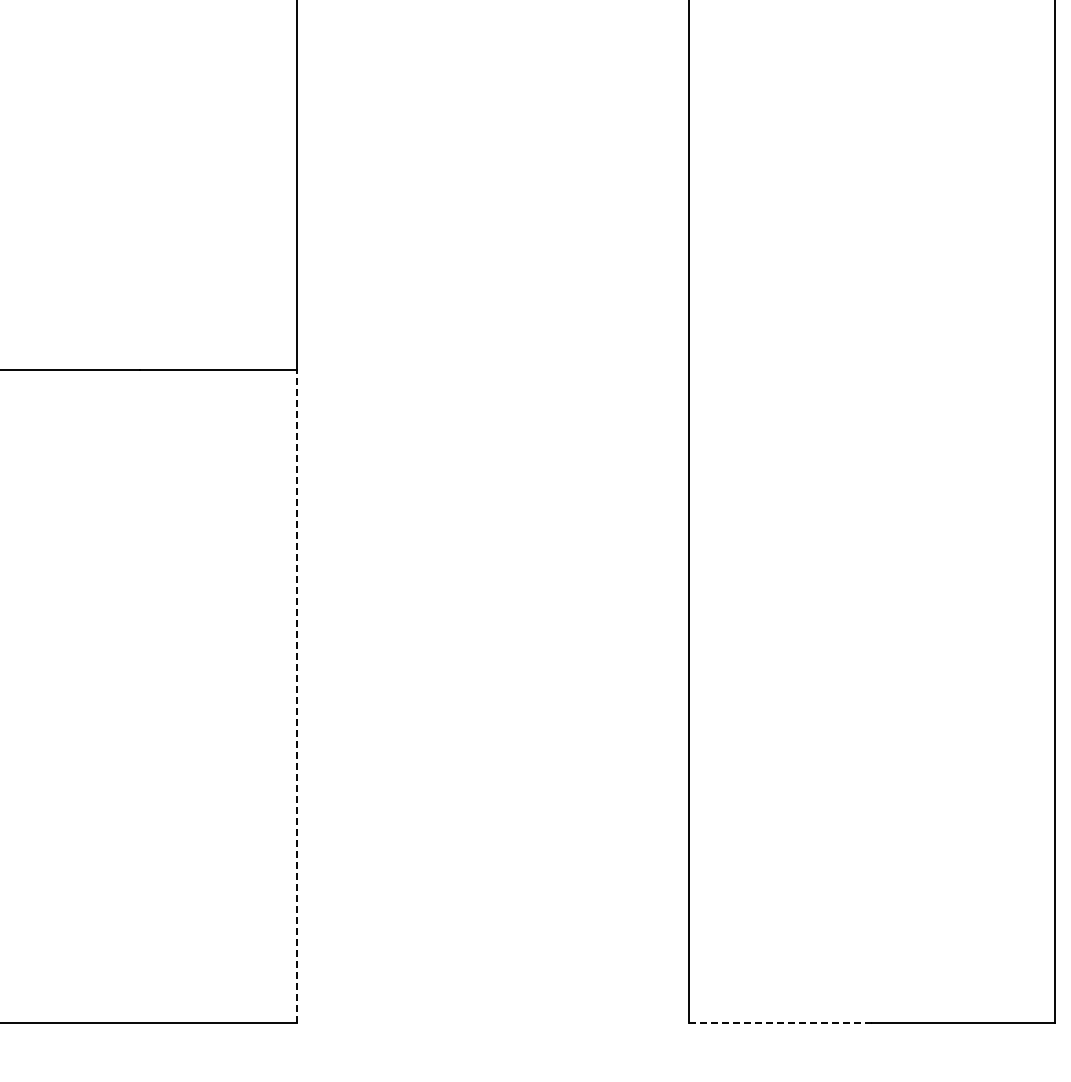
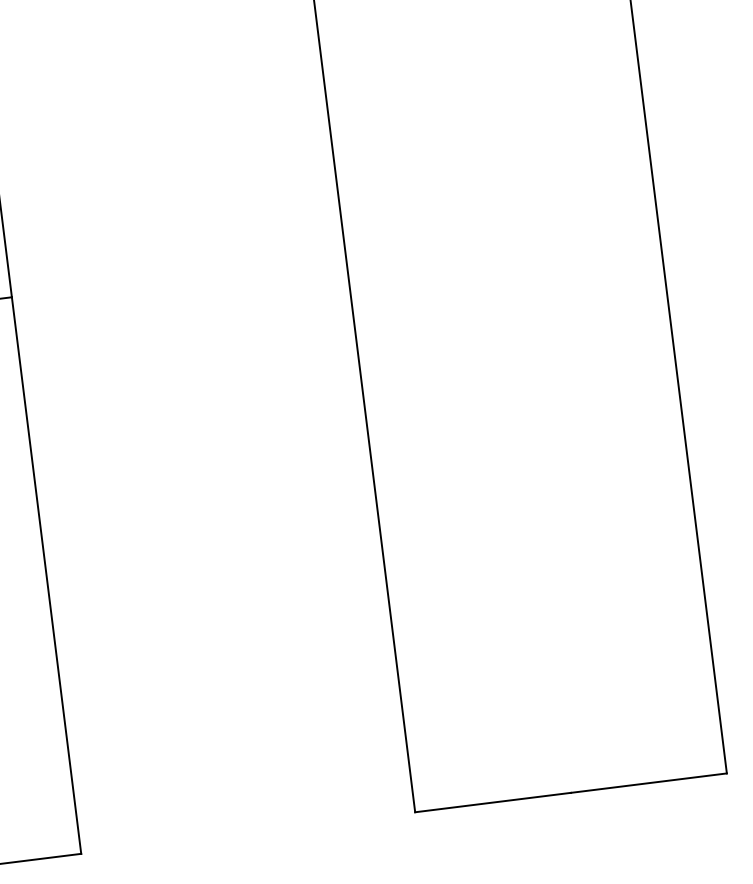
line: (297, 696) -> (46, 575), dashed -> solid
line: (781, 1023) -> (493, 802), dashed -> solid

